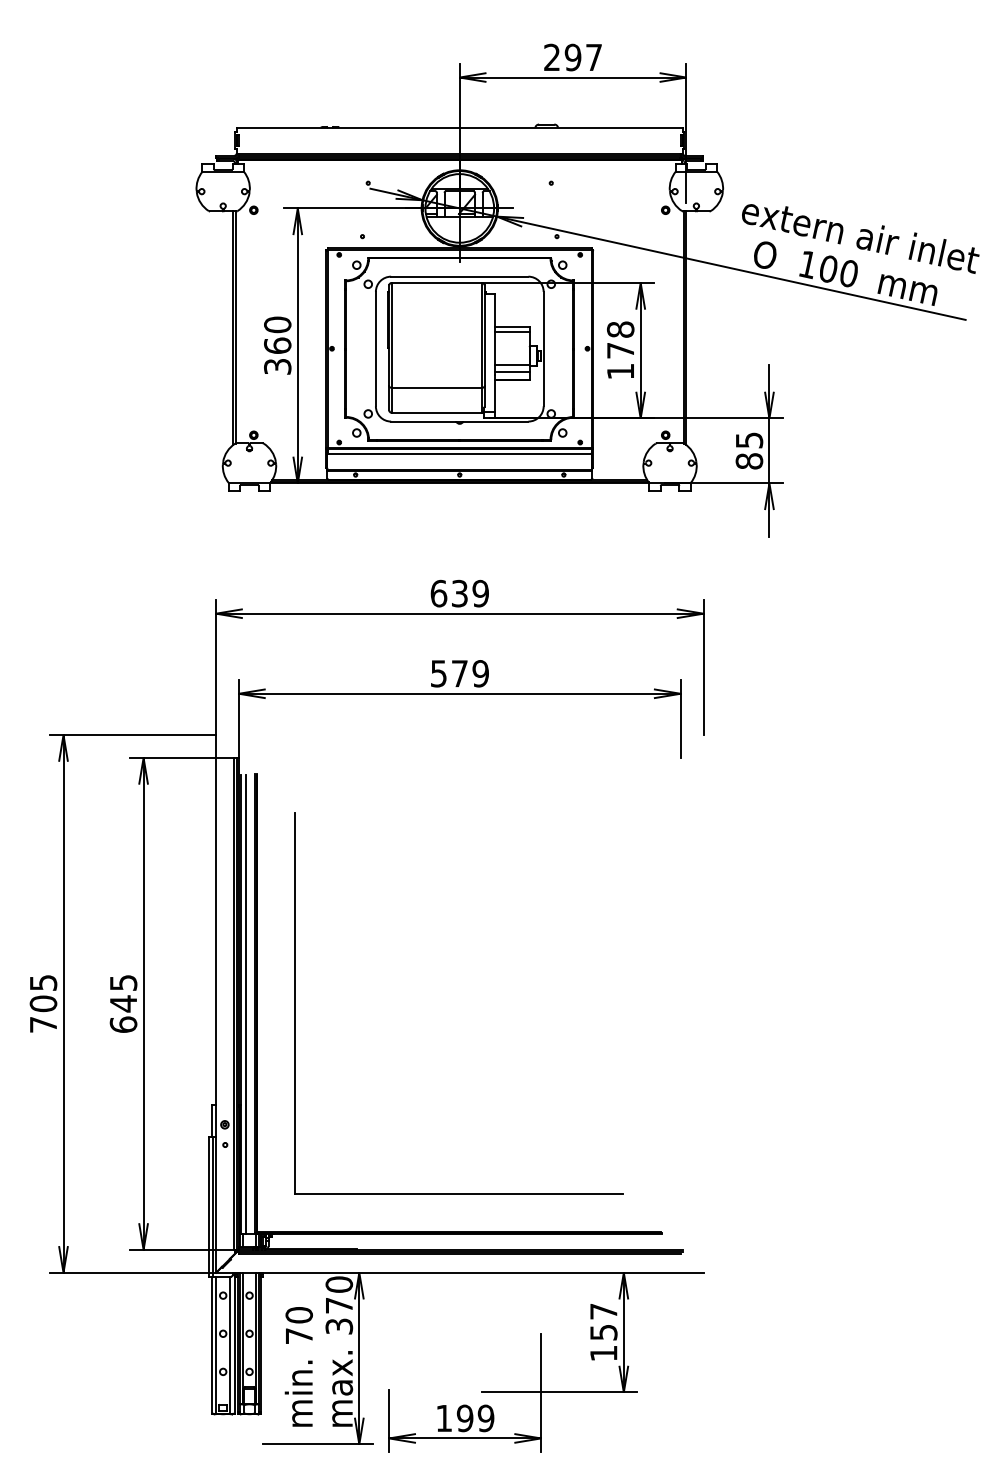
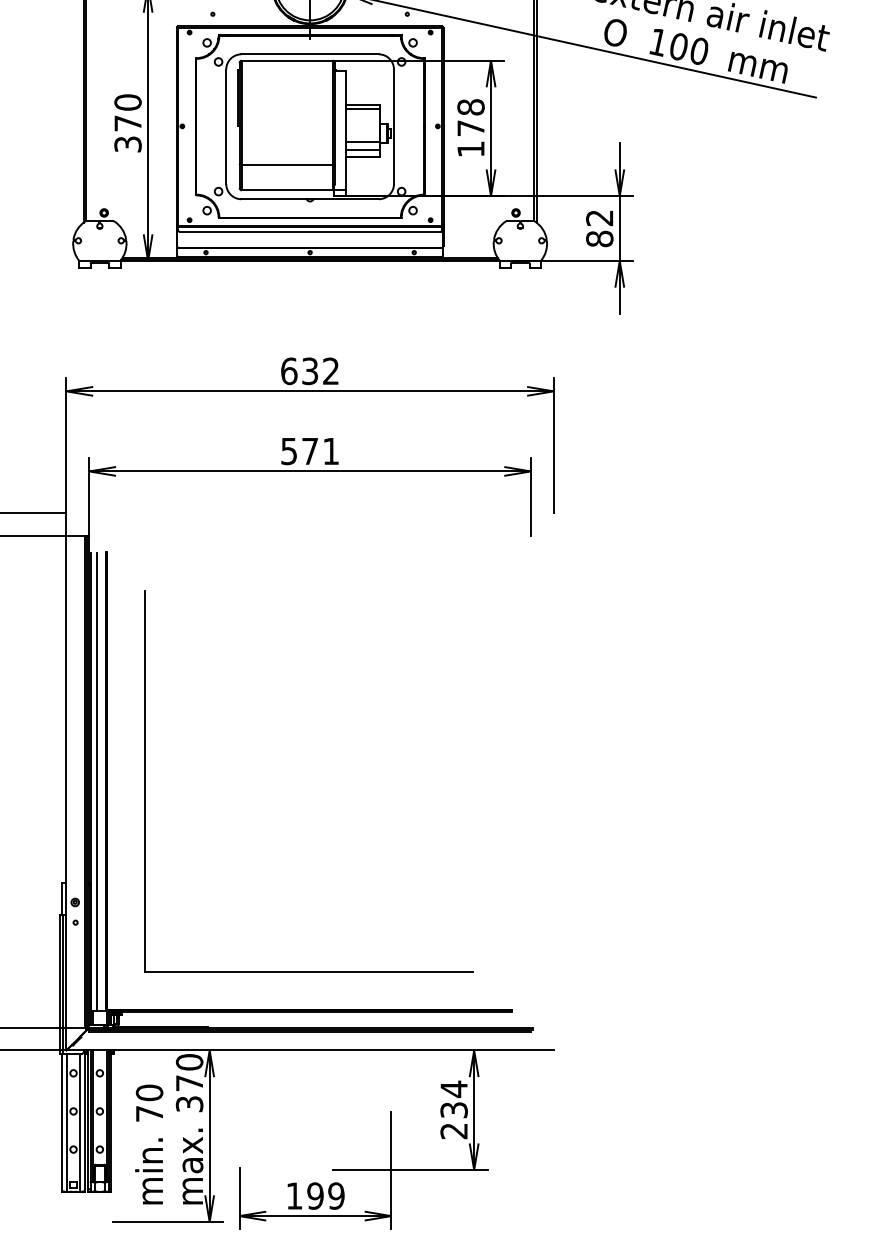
text: (277, 345) -> (127, 123), 360 -> 370
text: (749, 440) -> (599, 218), 85 -> 82
text: (480, 593) -> (330, 371), 639 -> 632
text: (480, 673) -> (330, 451), 579 -> 571
text: (603, 1332) -> (453, 1110), 157 -> 234

